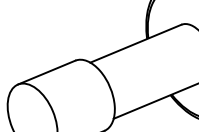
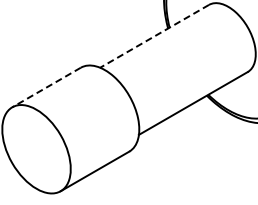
line: (135, 43) -> (154, 36), solid -> dashed
line: (46, 72) -> (46, 87), solid -> dashed

